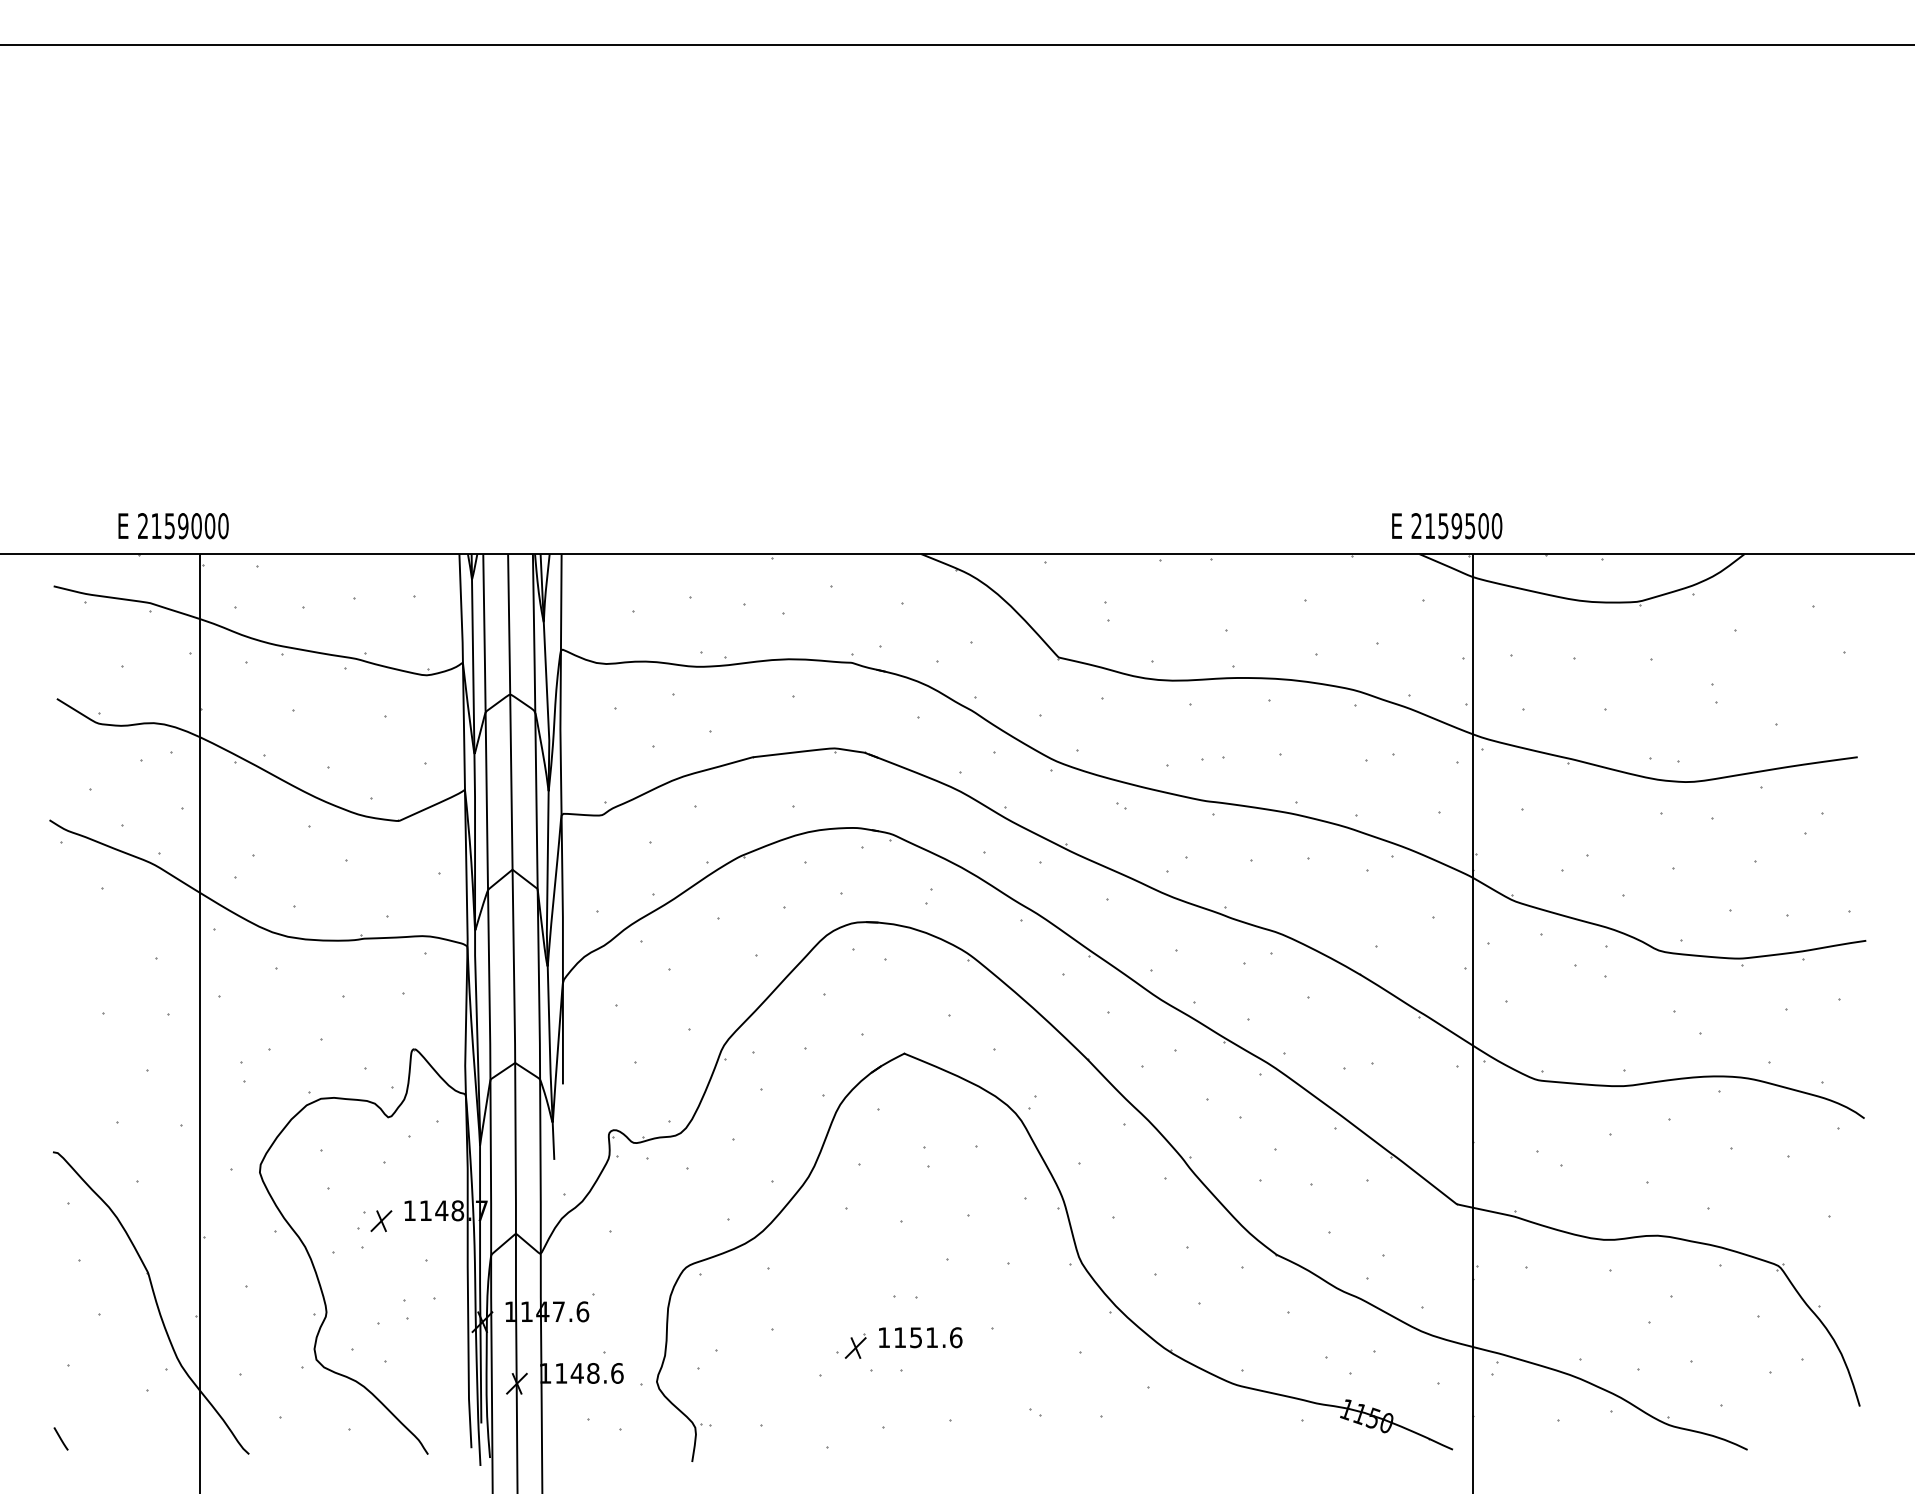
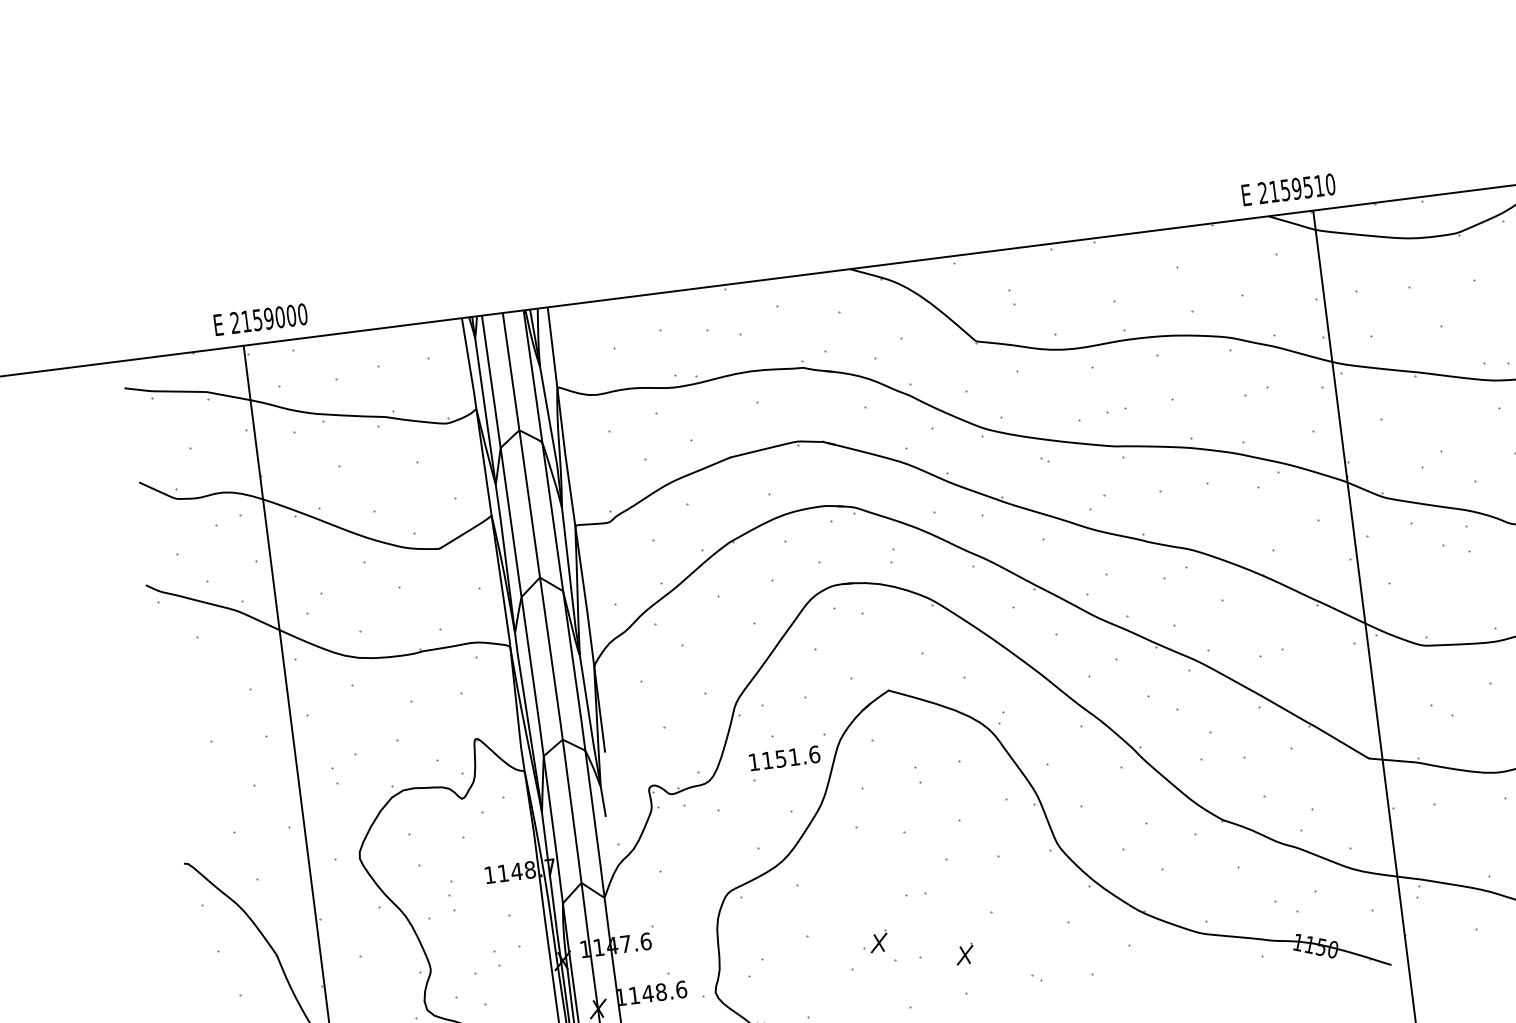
text: (173, 526) -> (260, 320), moved
text: (1483, 526) -> (1319, 186), 2159500 -> 2159510
part: (381, 1220) -> (467, 886), removed
text: (920, 1337) -> (784, 758), moved
part: (954, 1372) -> (964, 953), added

